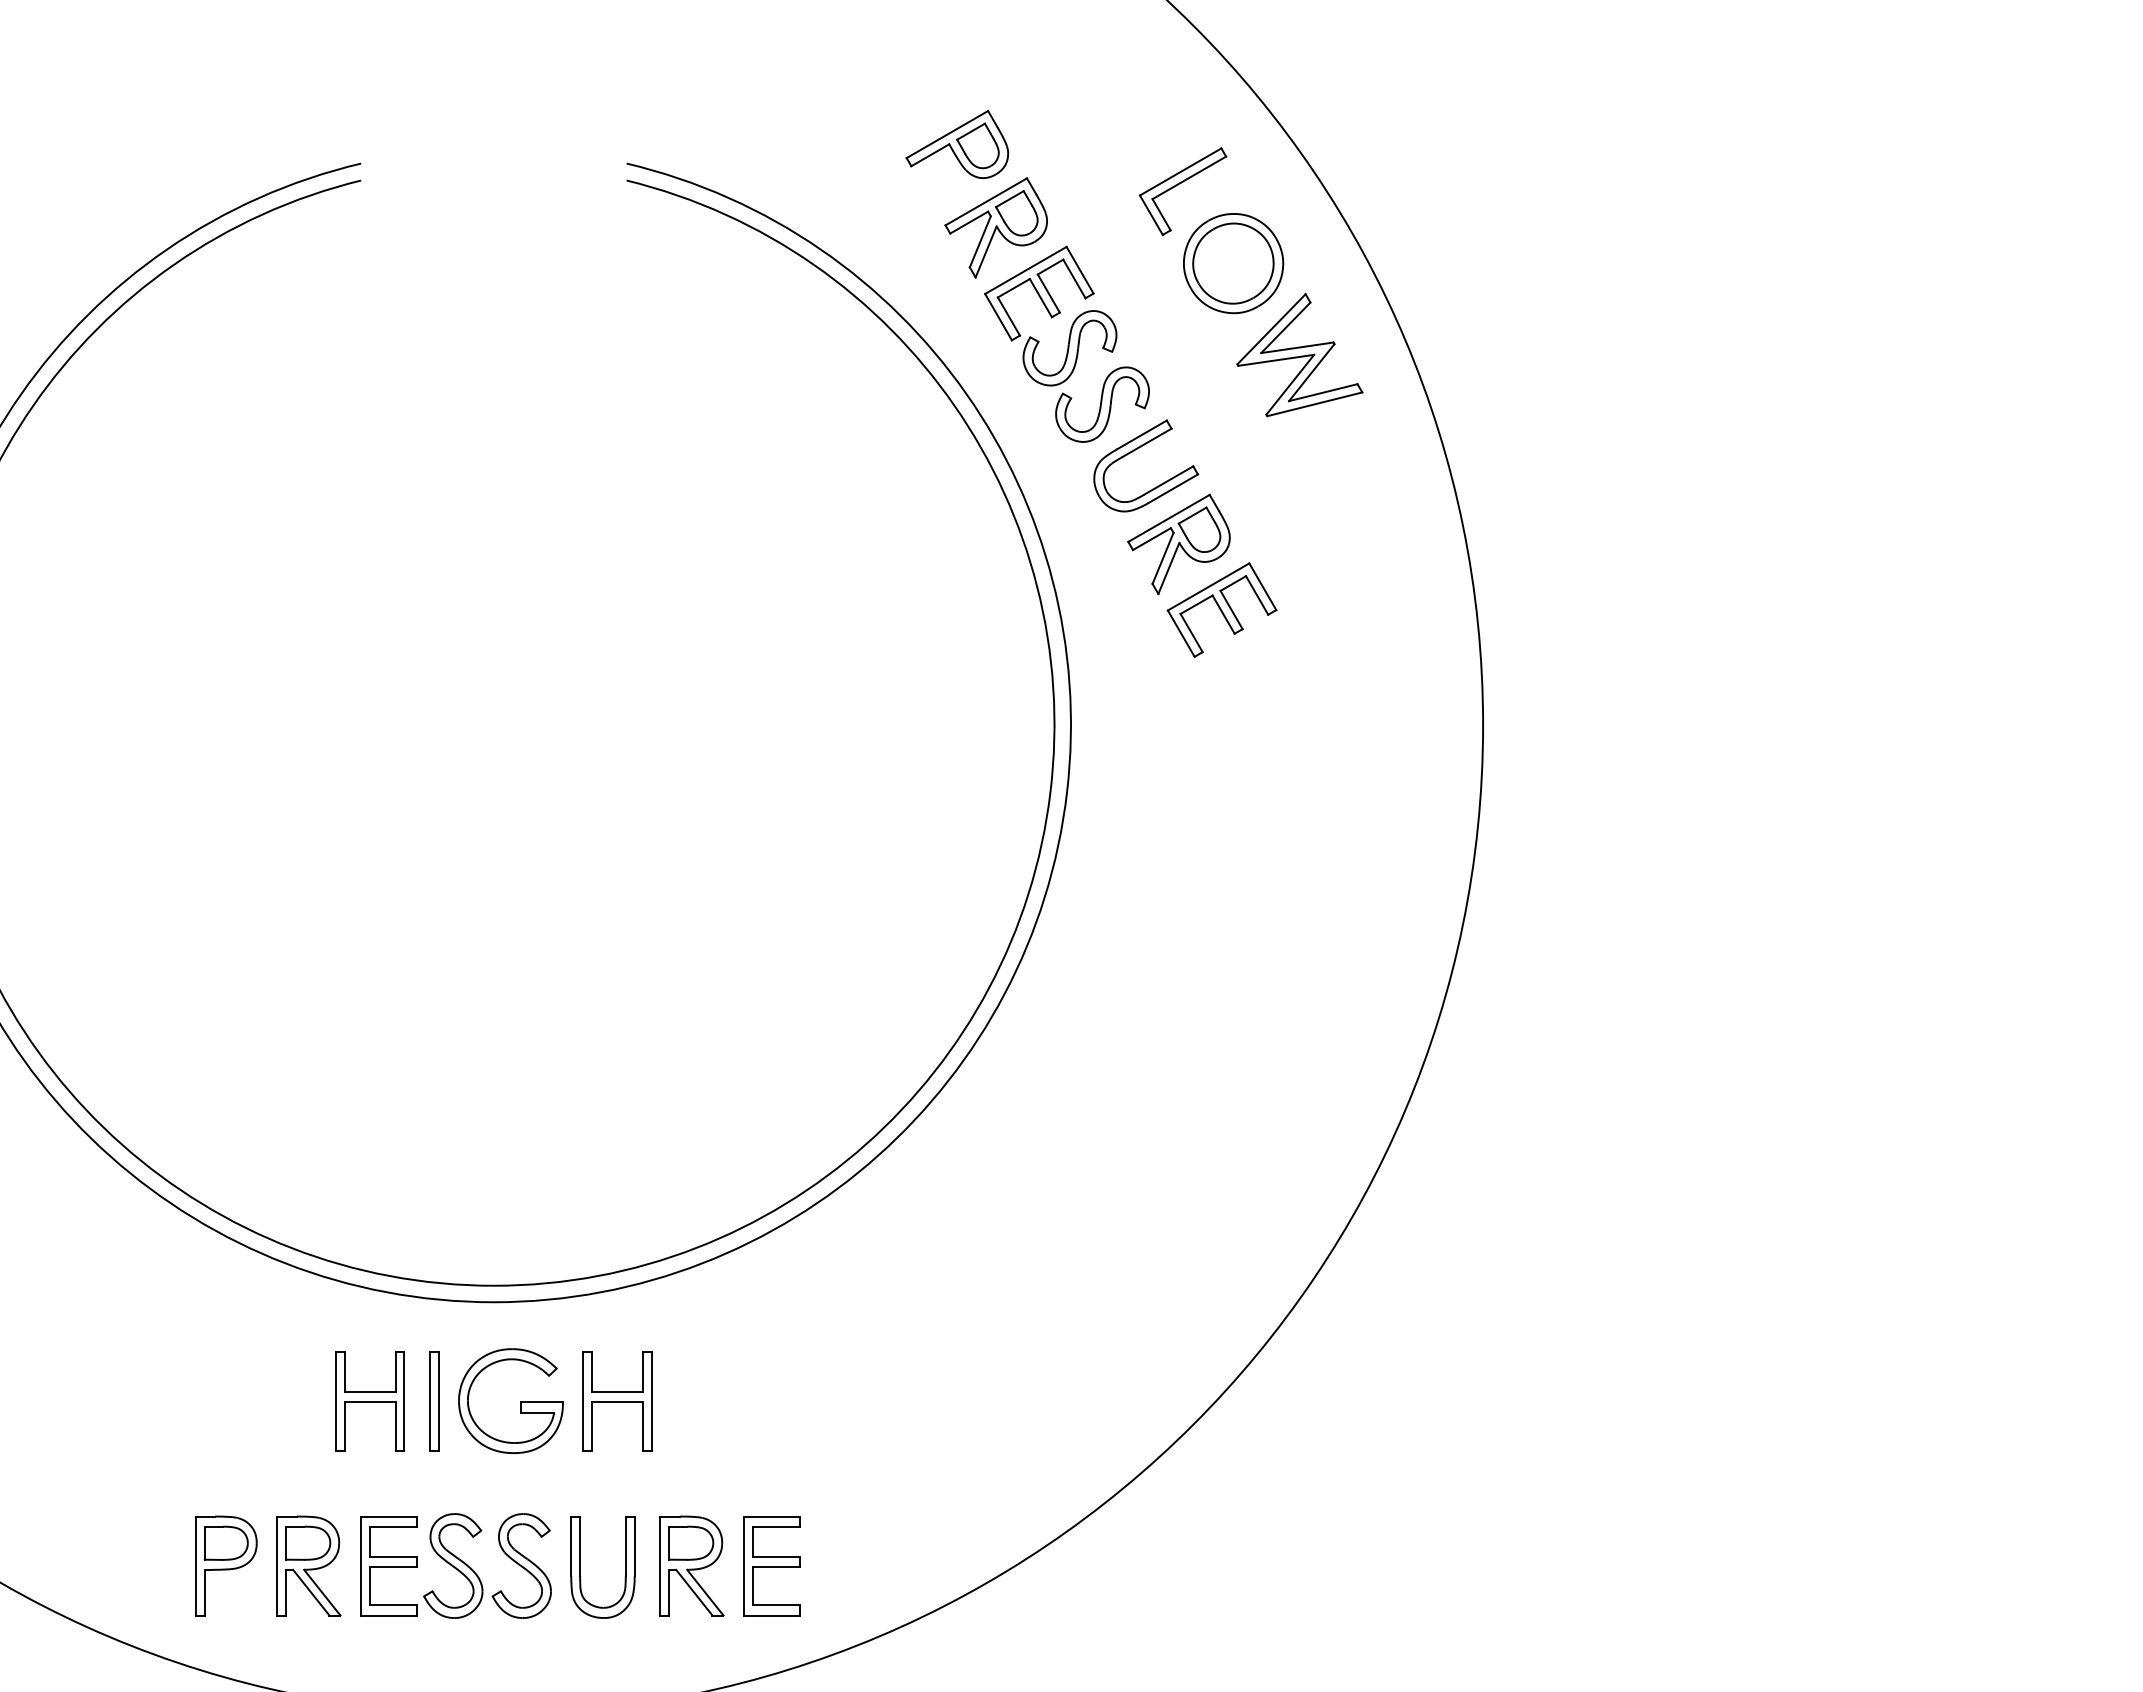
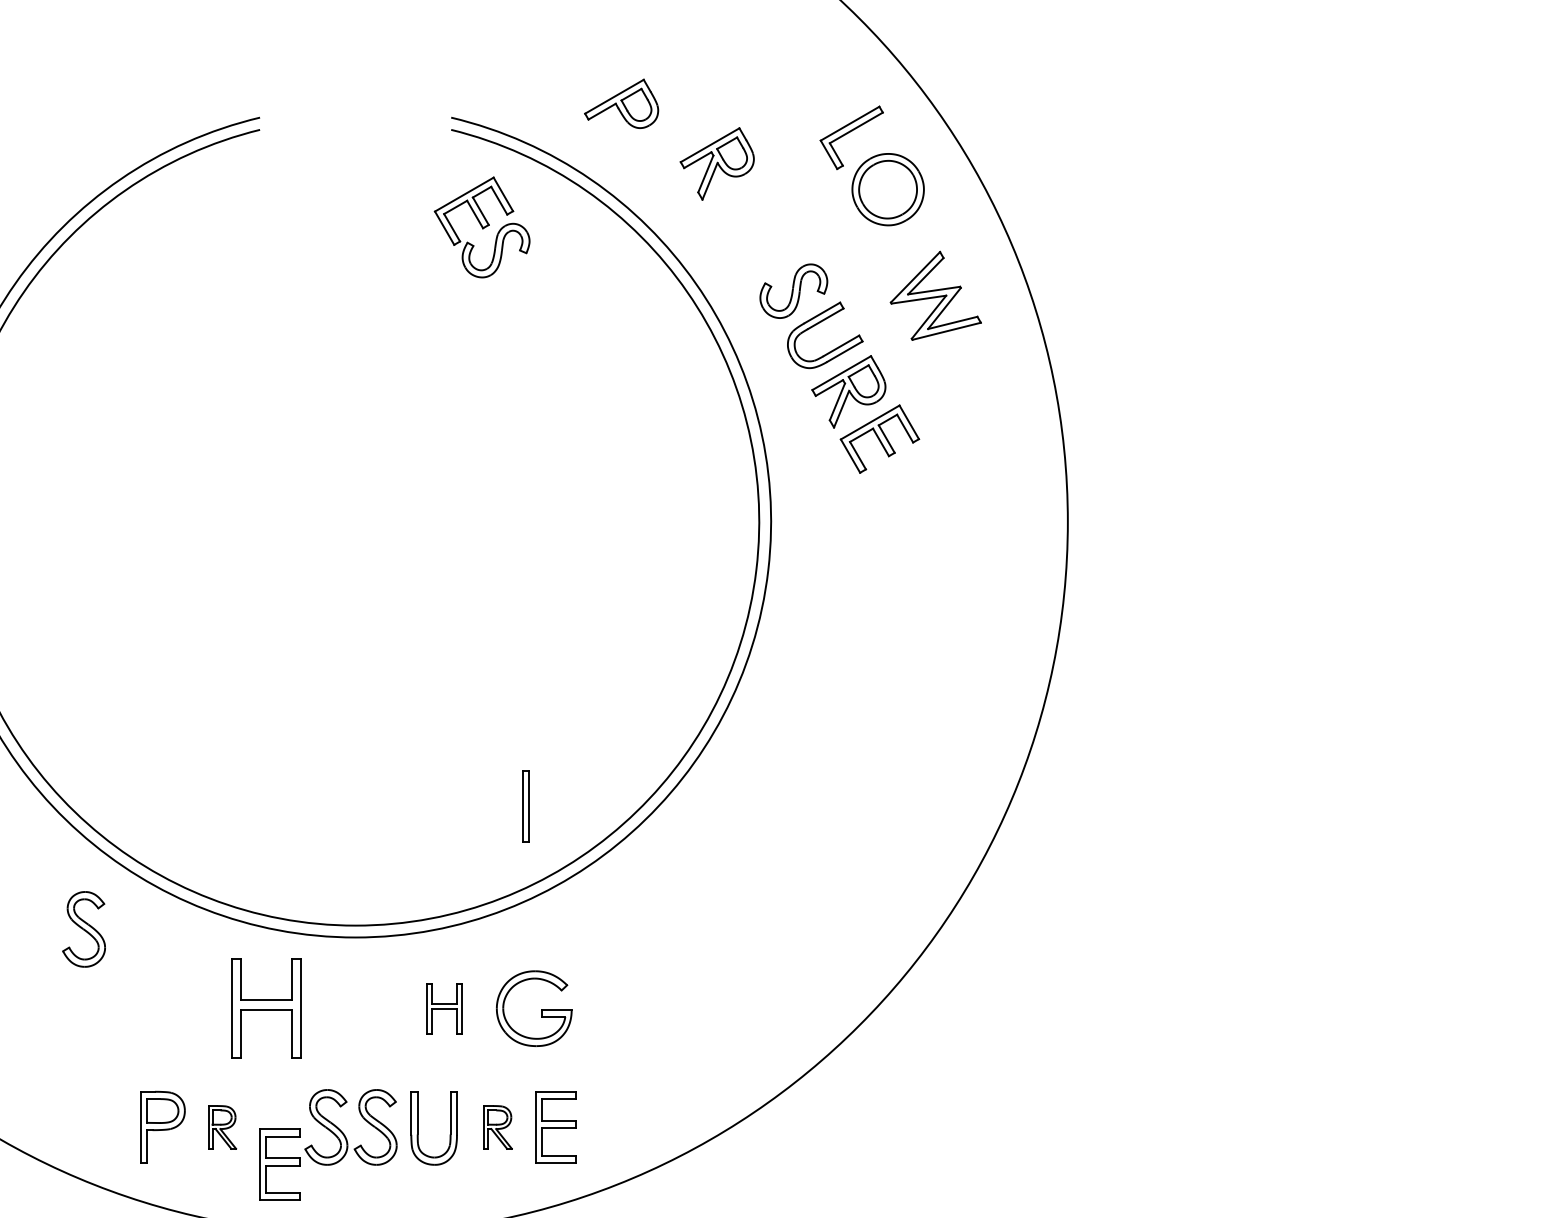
part: (957, 143) -> (621, 103), moved
part: (1050, 315) -> (482, 227), moved
part: (1299, 355) -> (935, 296), moved
part: (116, 1290) -> (83, 929), added
part: (369, 1401) -> (266, 1008), size x1.4
part: (434, 1401) -> (525, 806), moved
part: (520, 1401) -> (541, 1008), moved
part: (617, 1401) -> (444, 1008), size x0.7
part: (308, 1565) -> (222, 1127), size x0.6
part: (691, 1565) -> (497, 1127), size x0.6
part: (388, 1566) -> (279, 1165), moved

